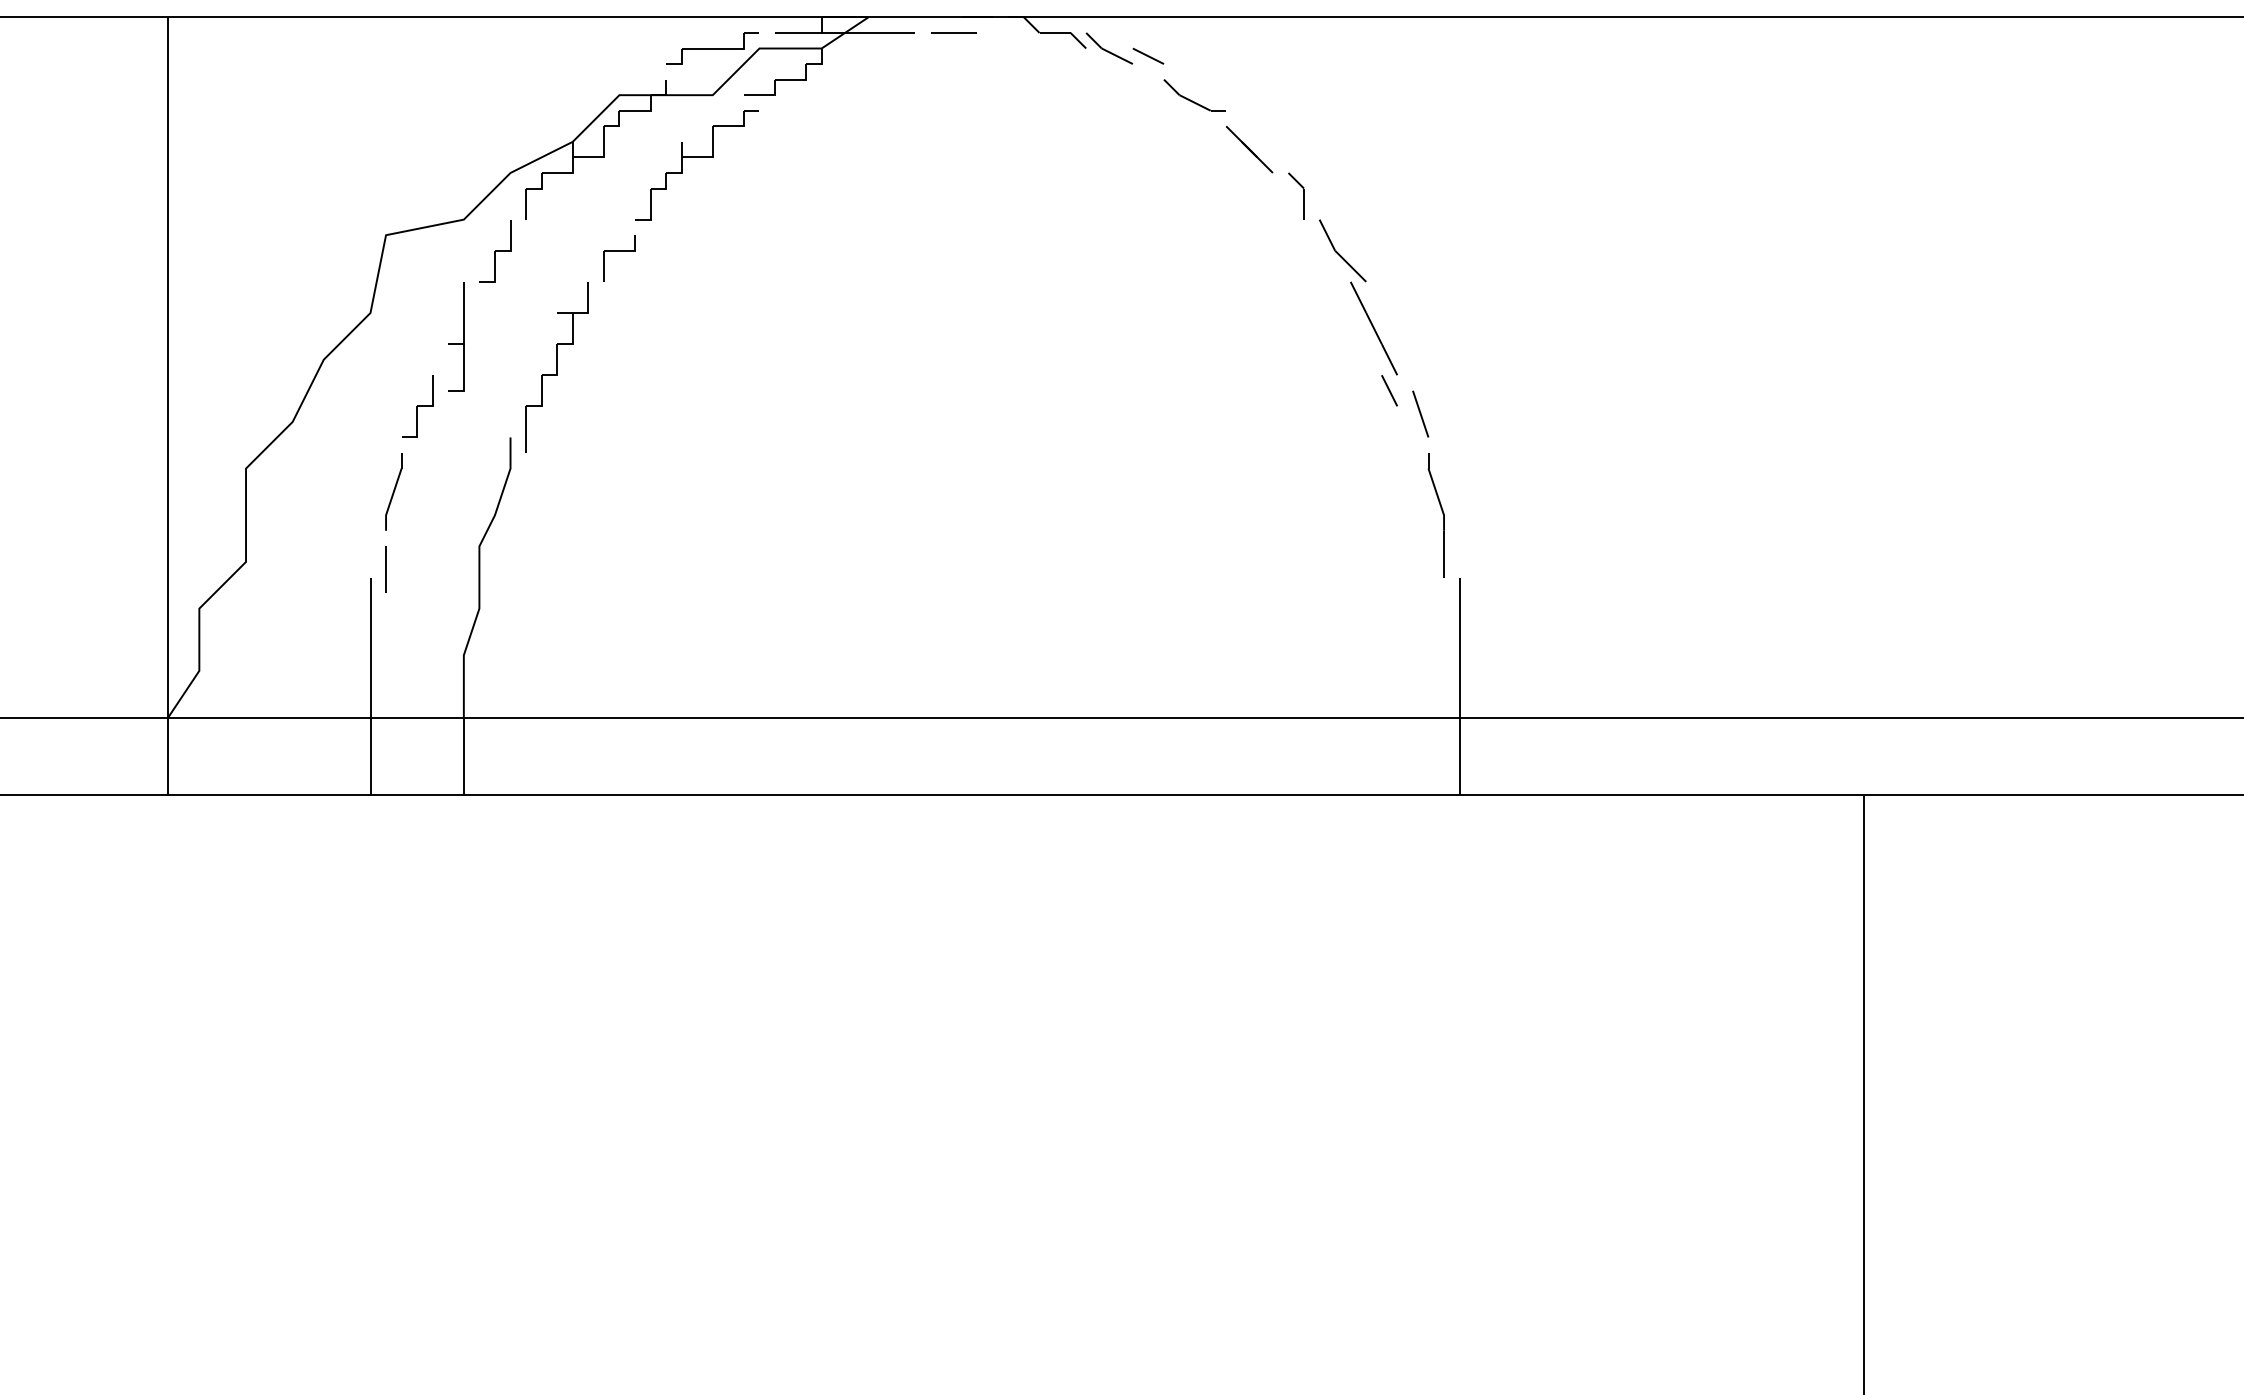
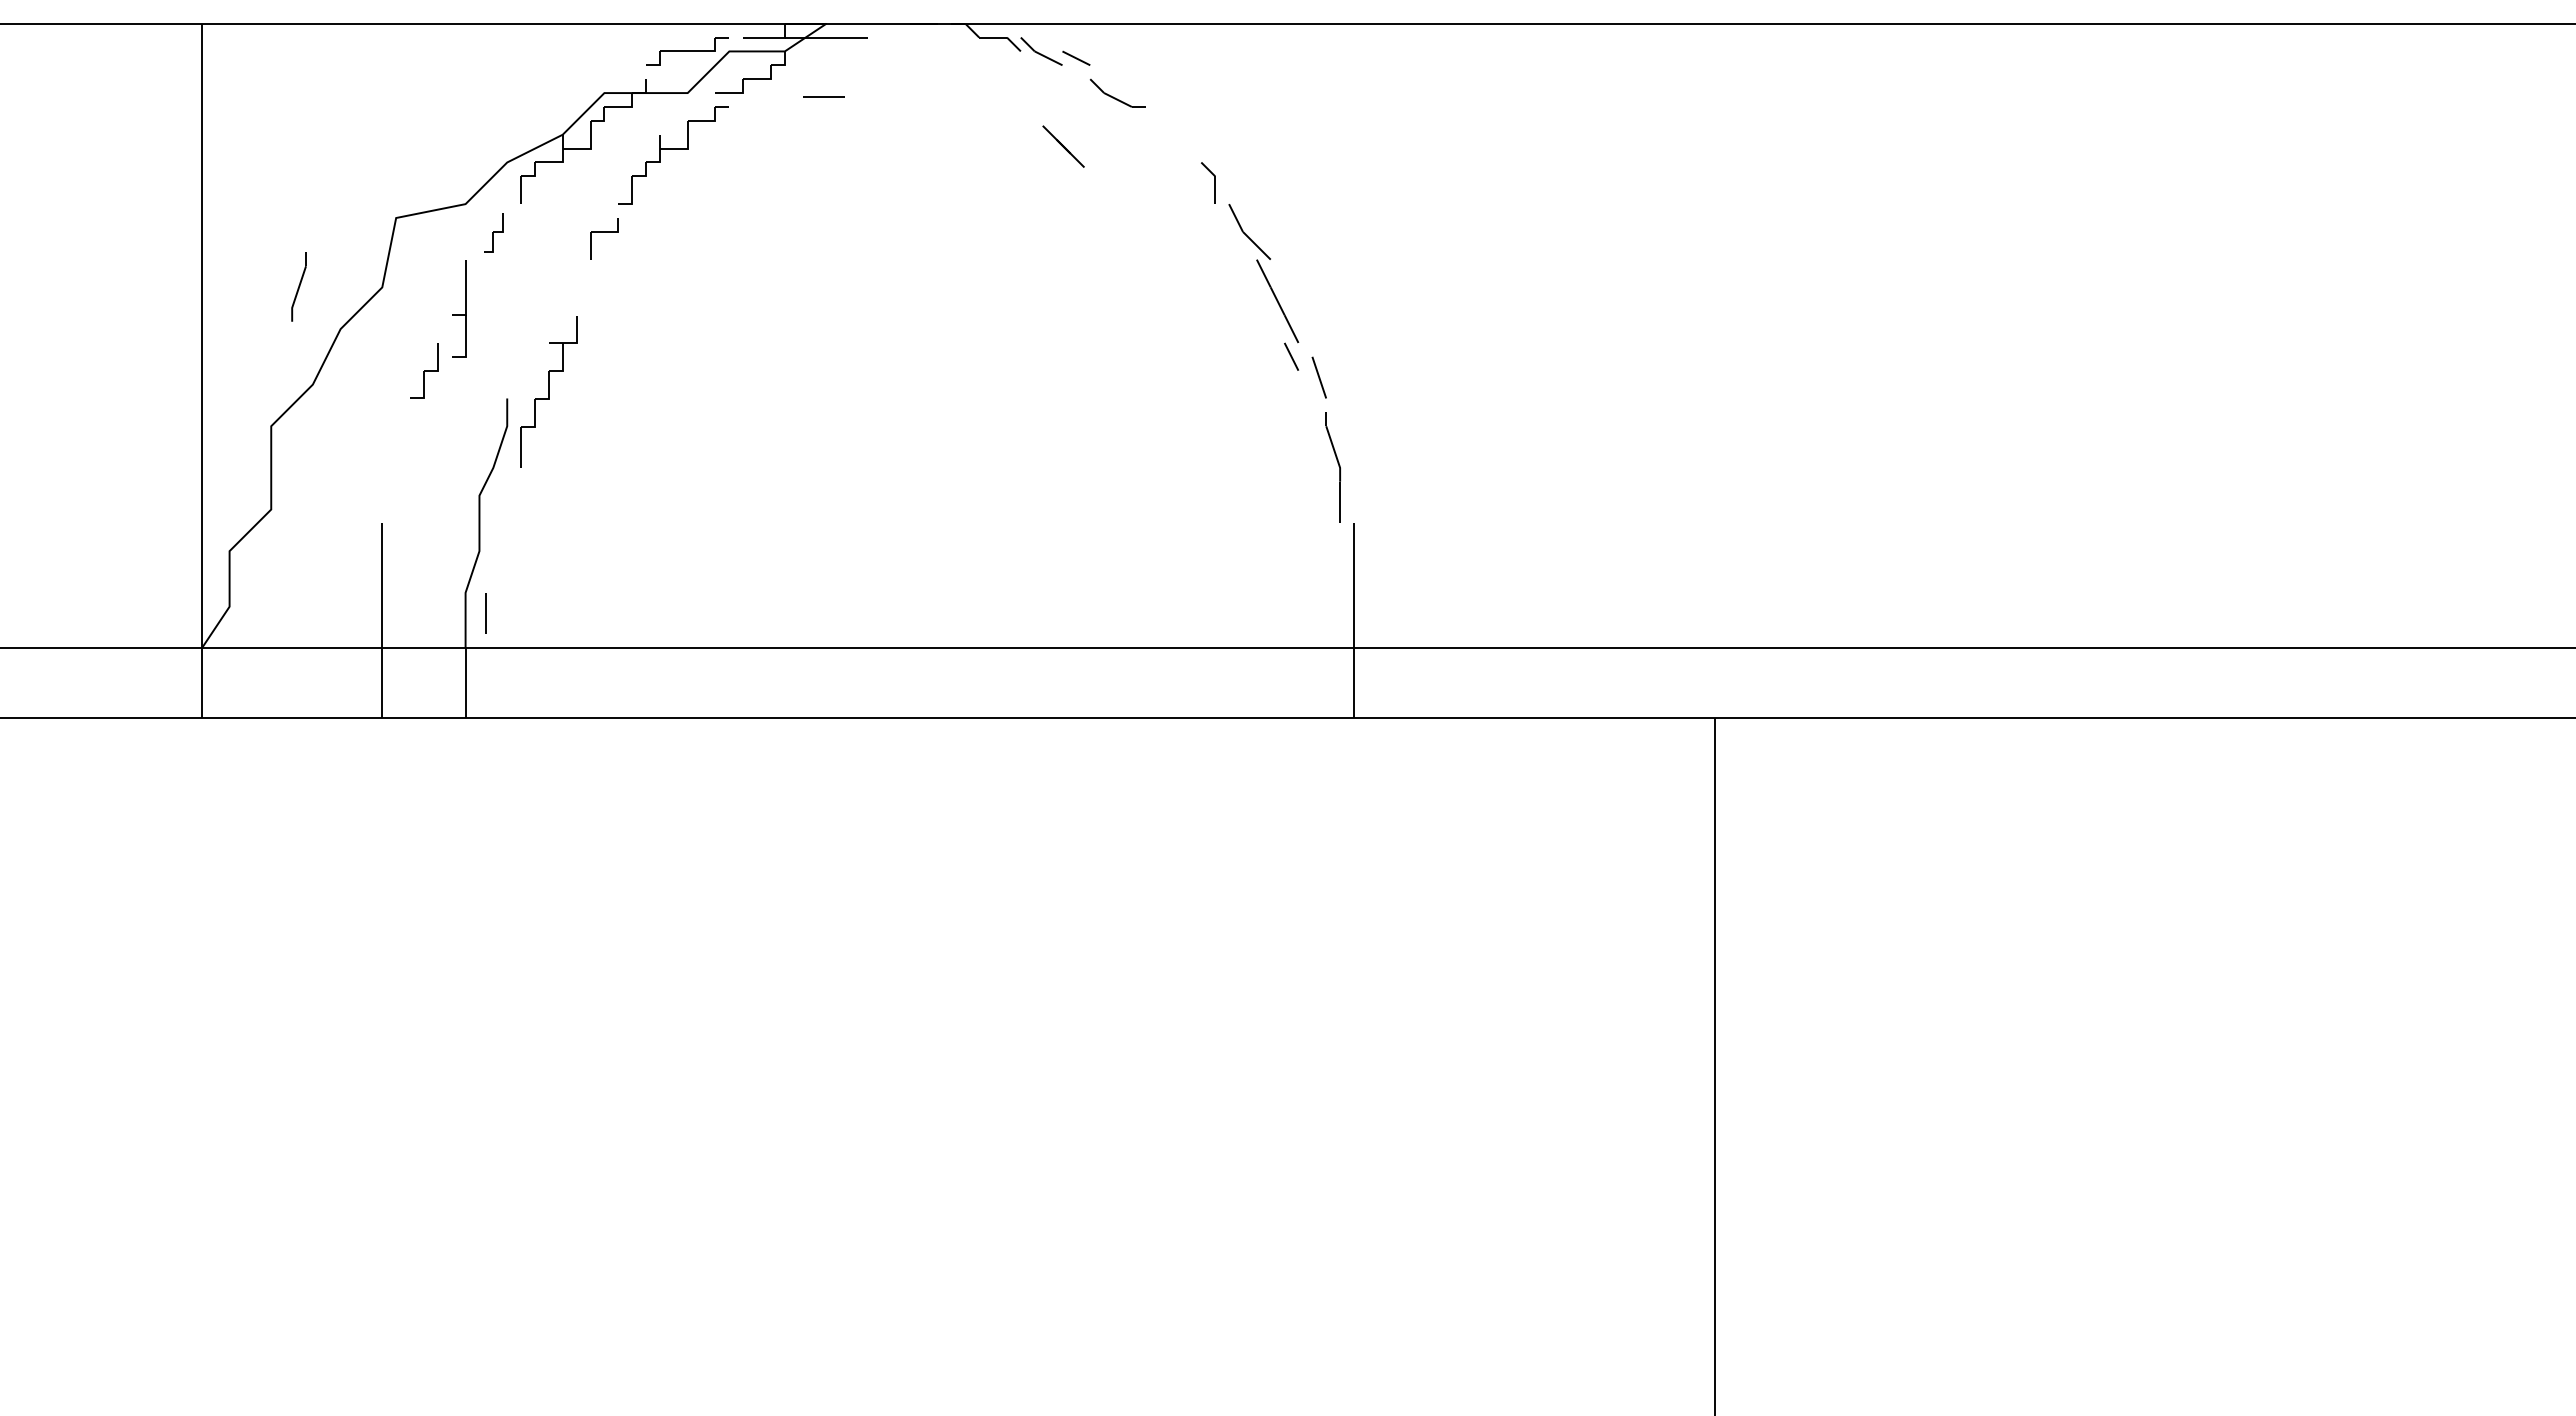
line: (953, 32) -> (823, 96), moved
line: (1249, 149) -> (1063, 146), moved
part: (495, 251) -> (493, 232), size x0.7
part: (556, 366) -> (548, 391), moved
part: (393, 491) -> (298, 286), moved
line: (385, 569) -> (485, 613), moved

